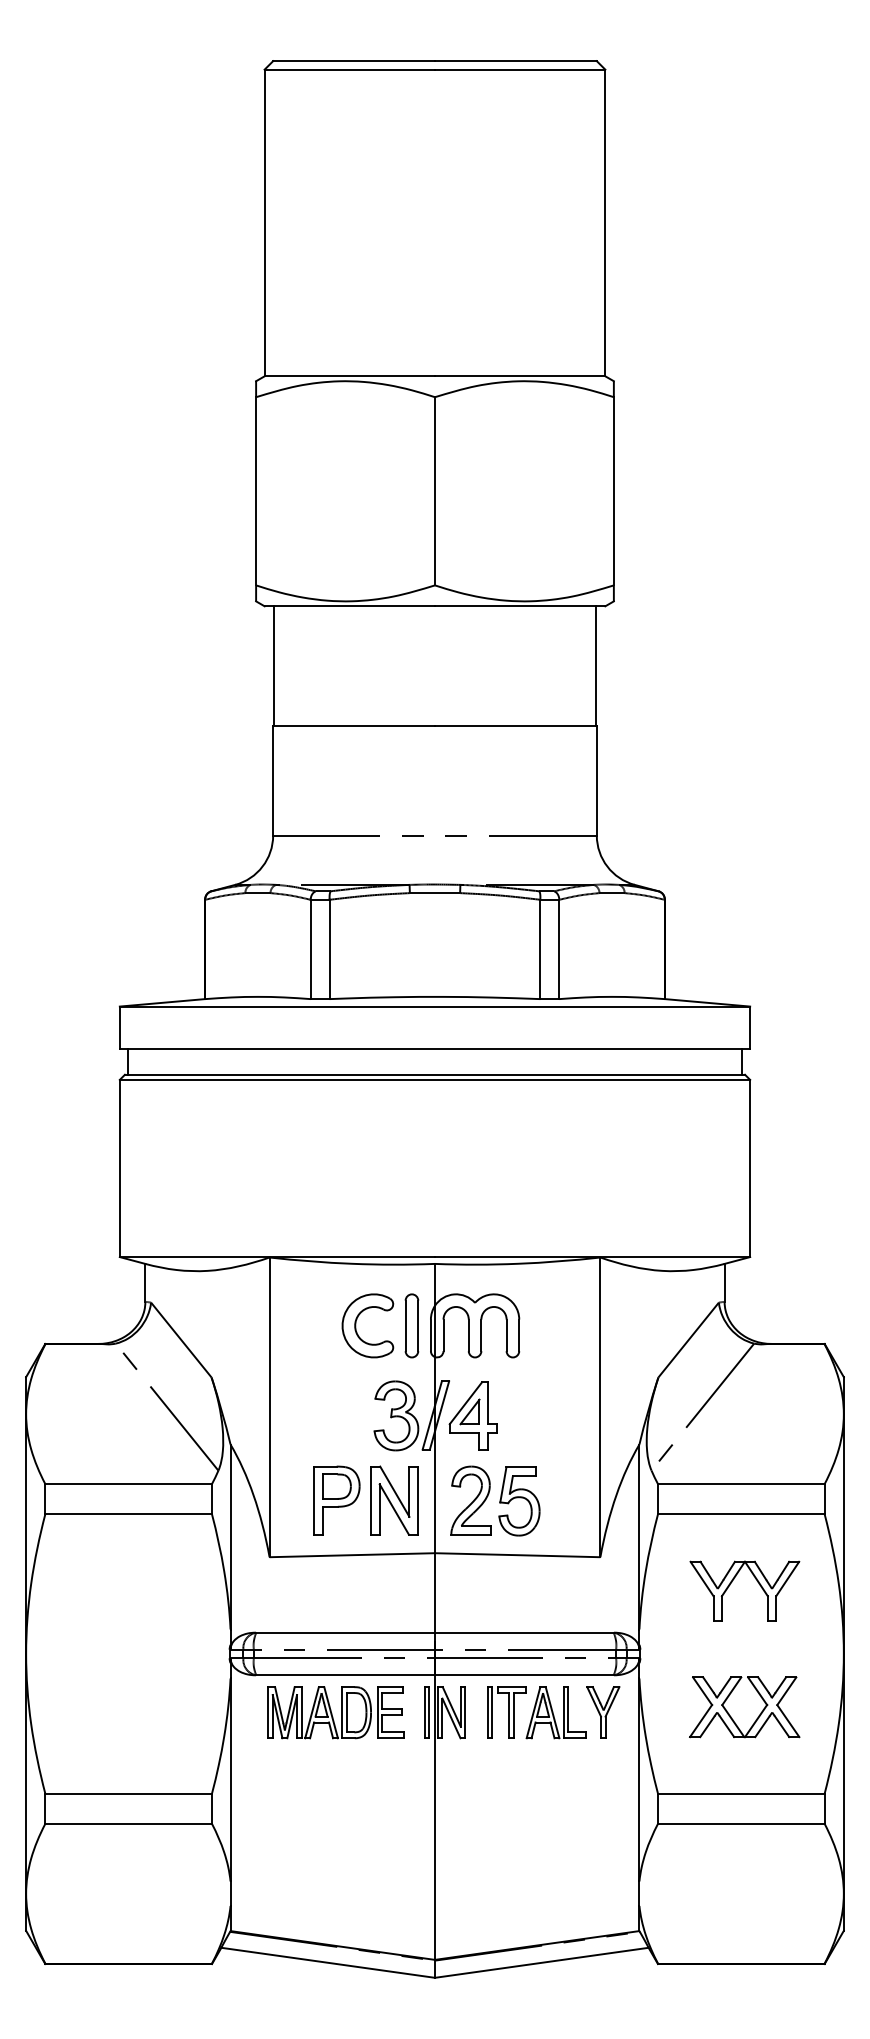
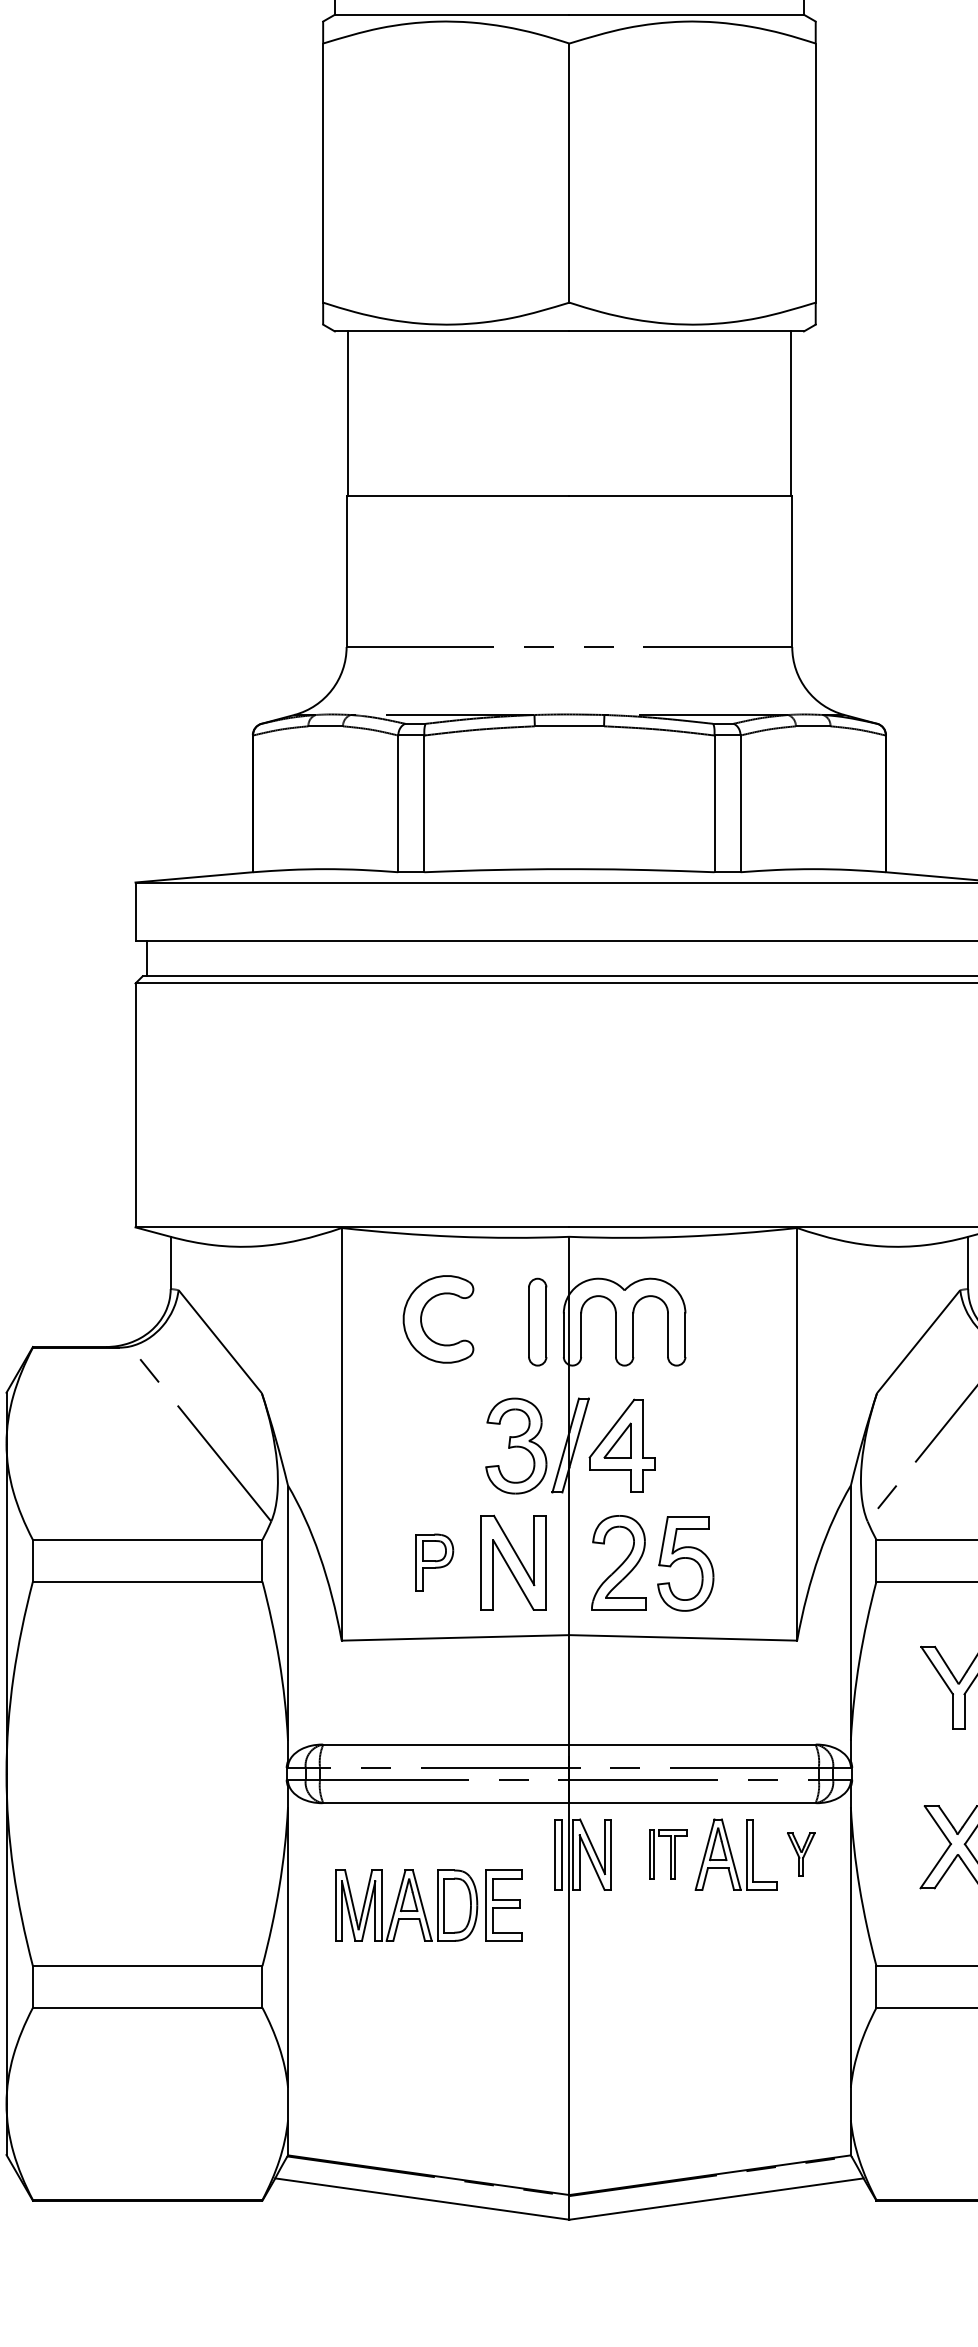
part: (356, 1325) -> (422, 1318), moved
part: (336, 1500) -> (433, 1562), size x0.6
part: (335, 1712) -> (428, 1905), moved
part: (506, 1712) -> (667, 1854), size x0.7
part: (603, 1712) -> (801, 1854), size x0.6

